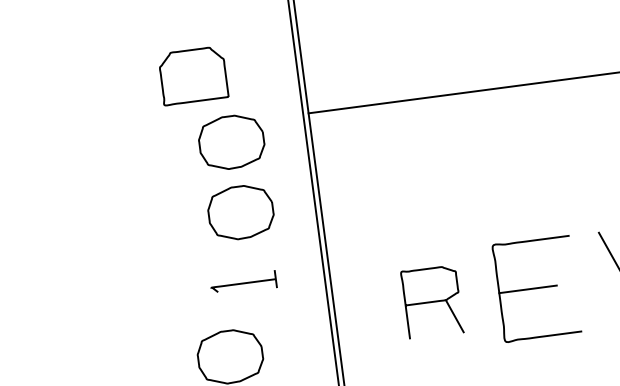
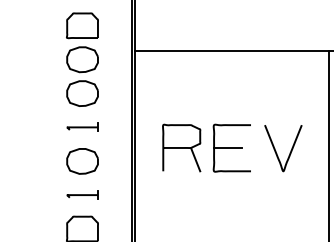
part: (236, 177) -> (82, 76), moved
part: (243, 281) -> (82, 126), moved
part: (431, 301) -> (181, 147), size x1.43

